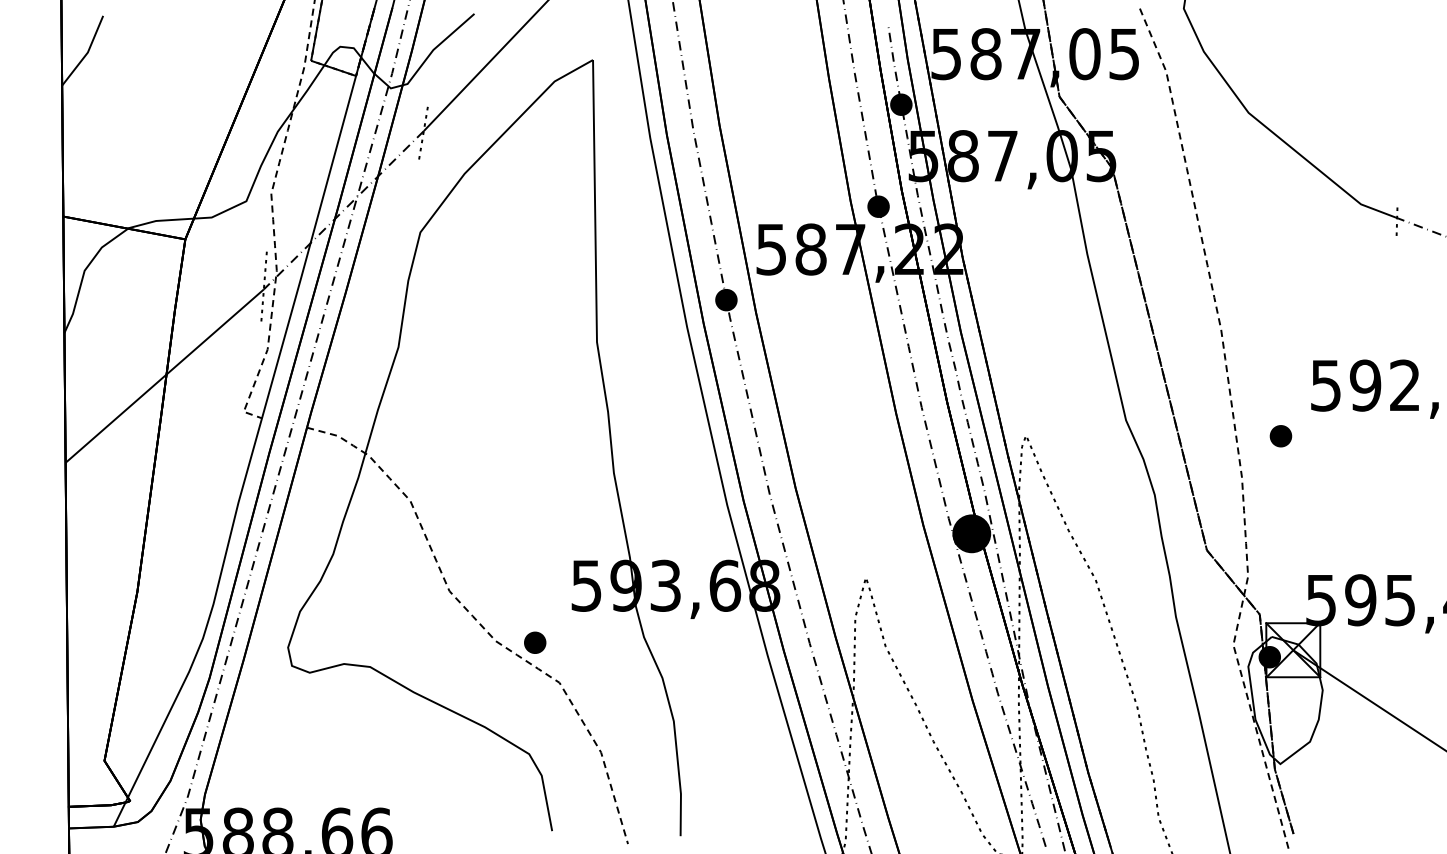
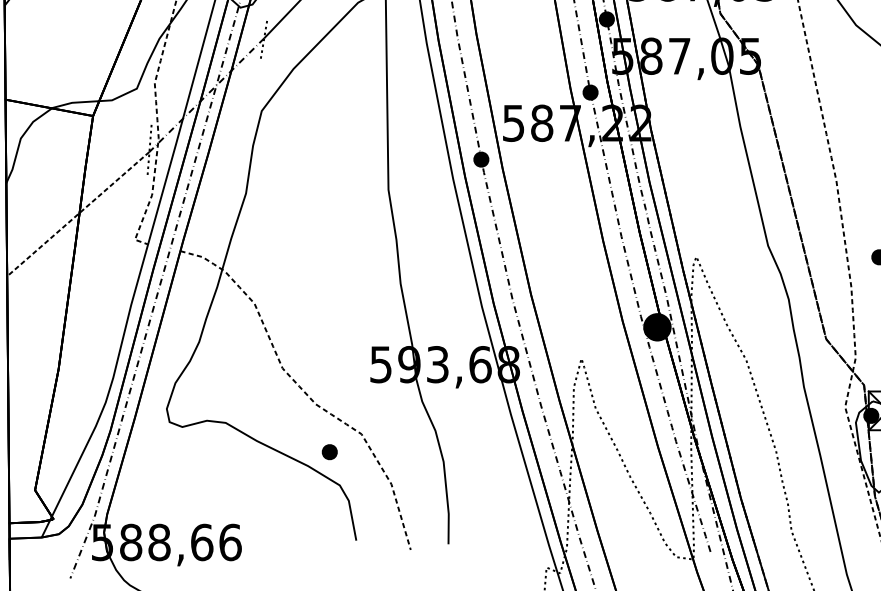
line: (164, 376) -> (78, 214), solid -> dashed
part: (535, 642) -> (330, 451), moved

